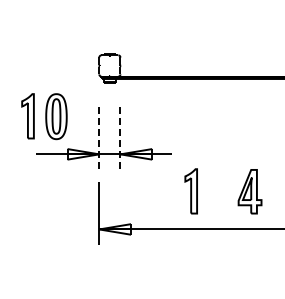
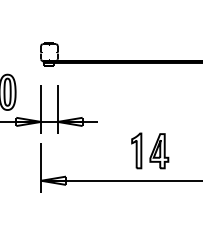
line: (99, 138) -> (41, 109), dashed -> solid
line: (120, 138) -> (57, 109), dashed -> solid
part: (190, 191) -> (136, 151), moved

